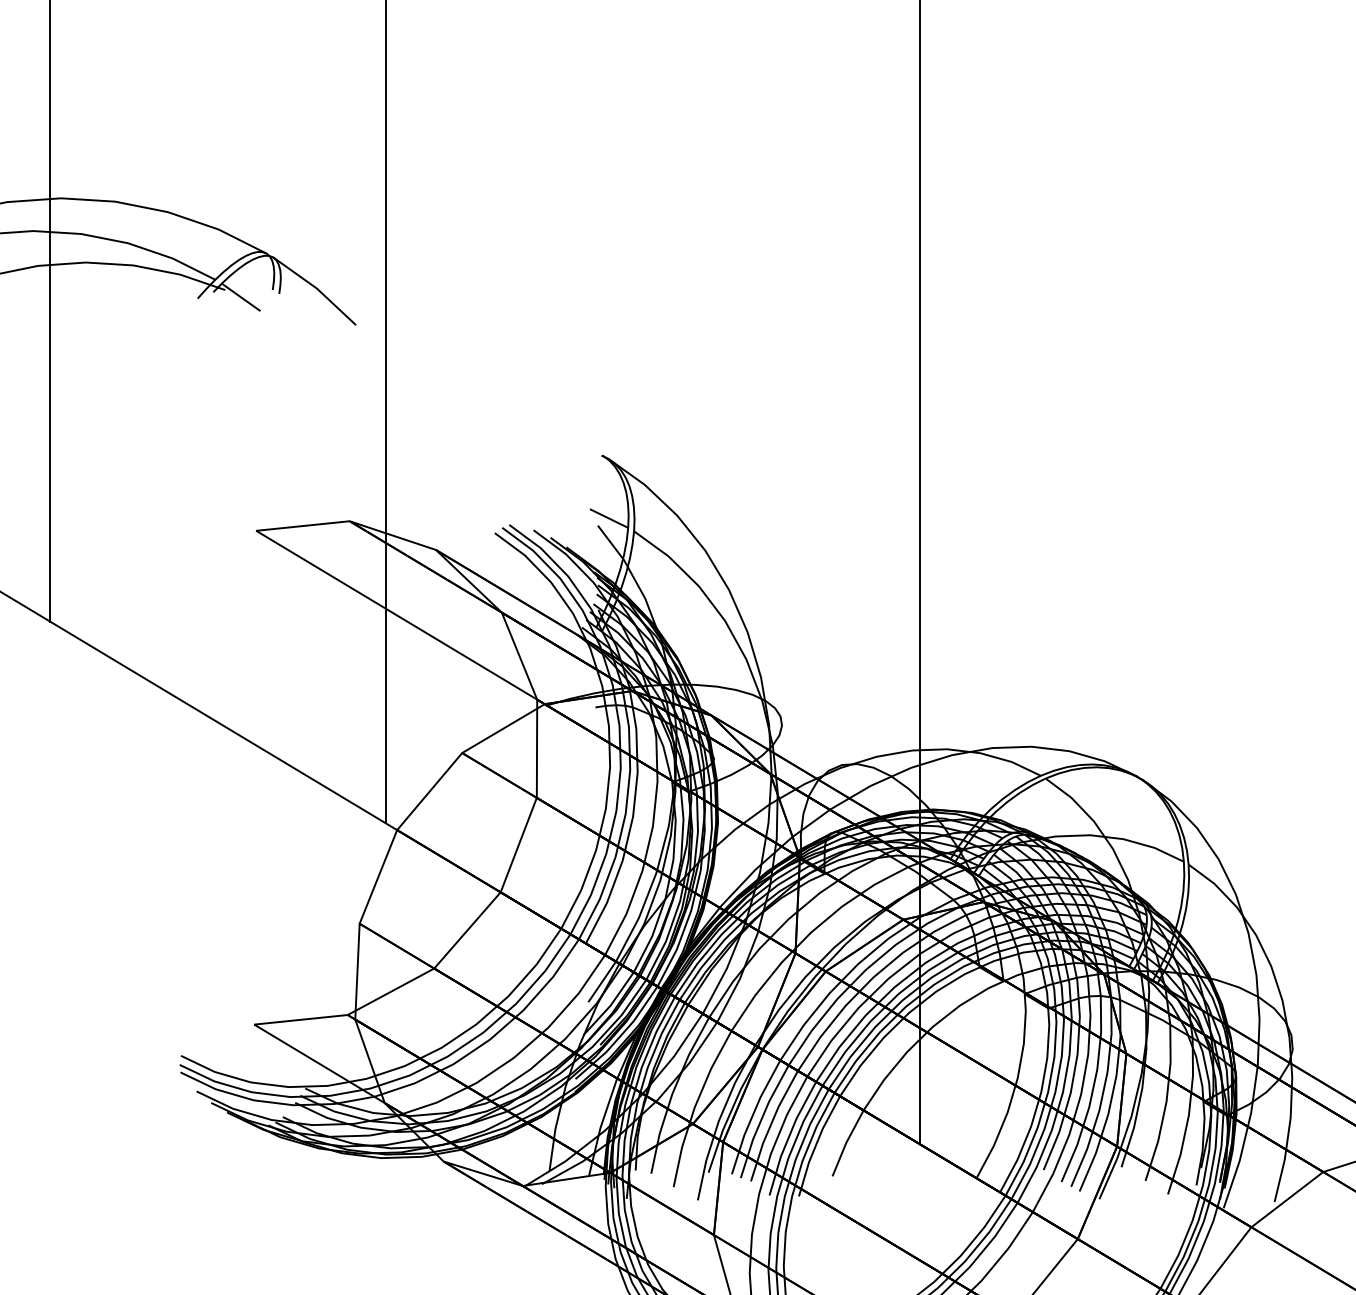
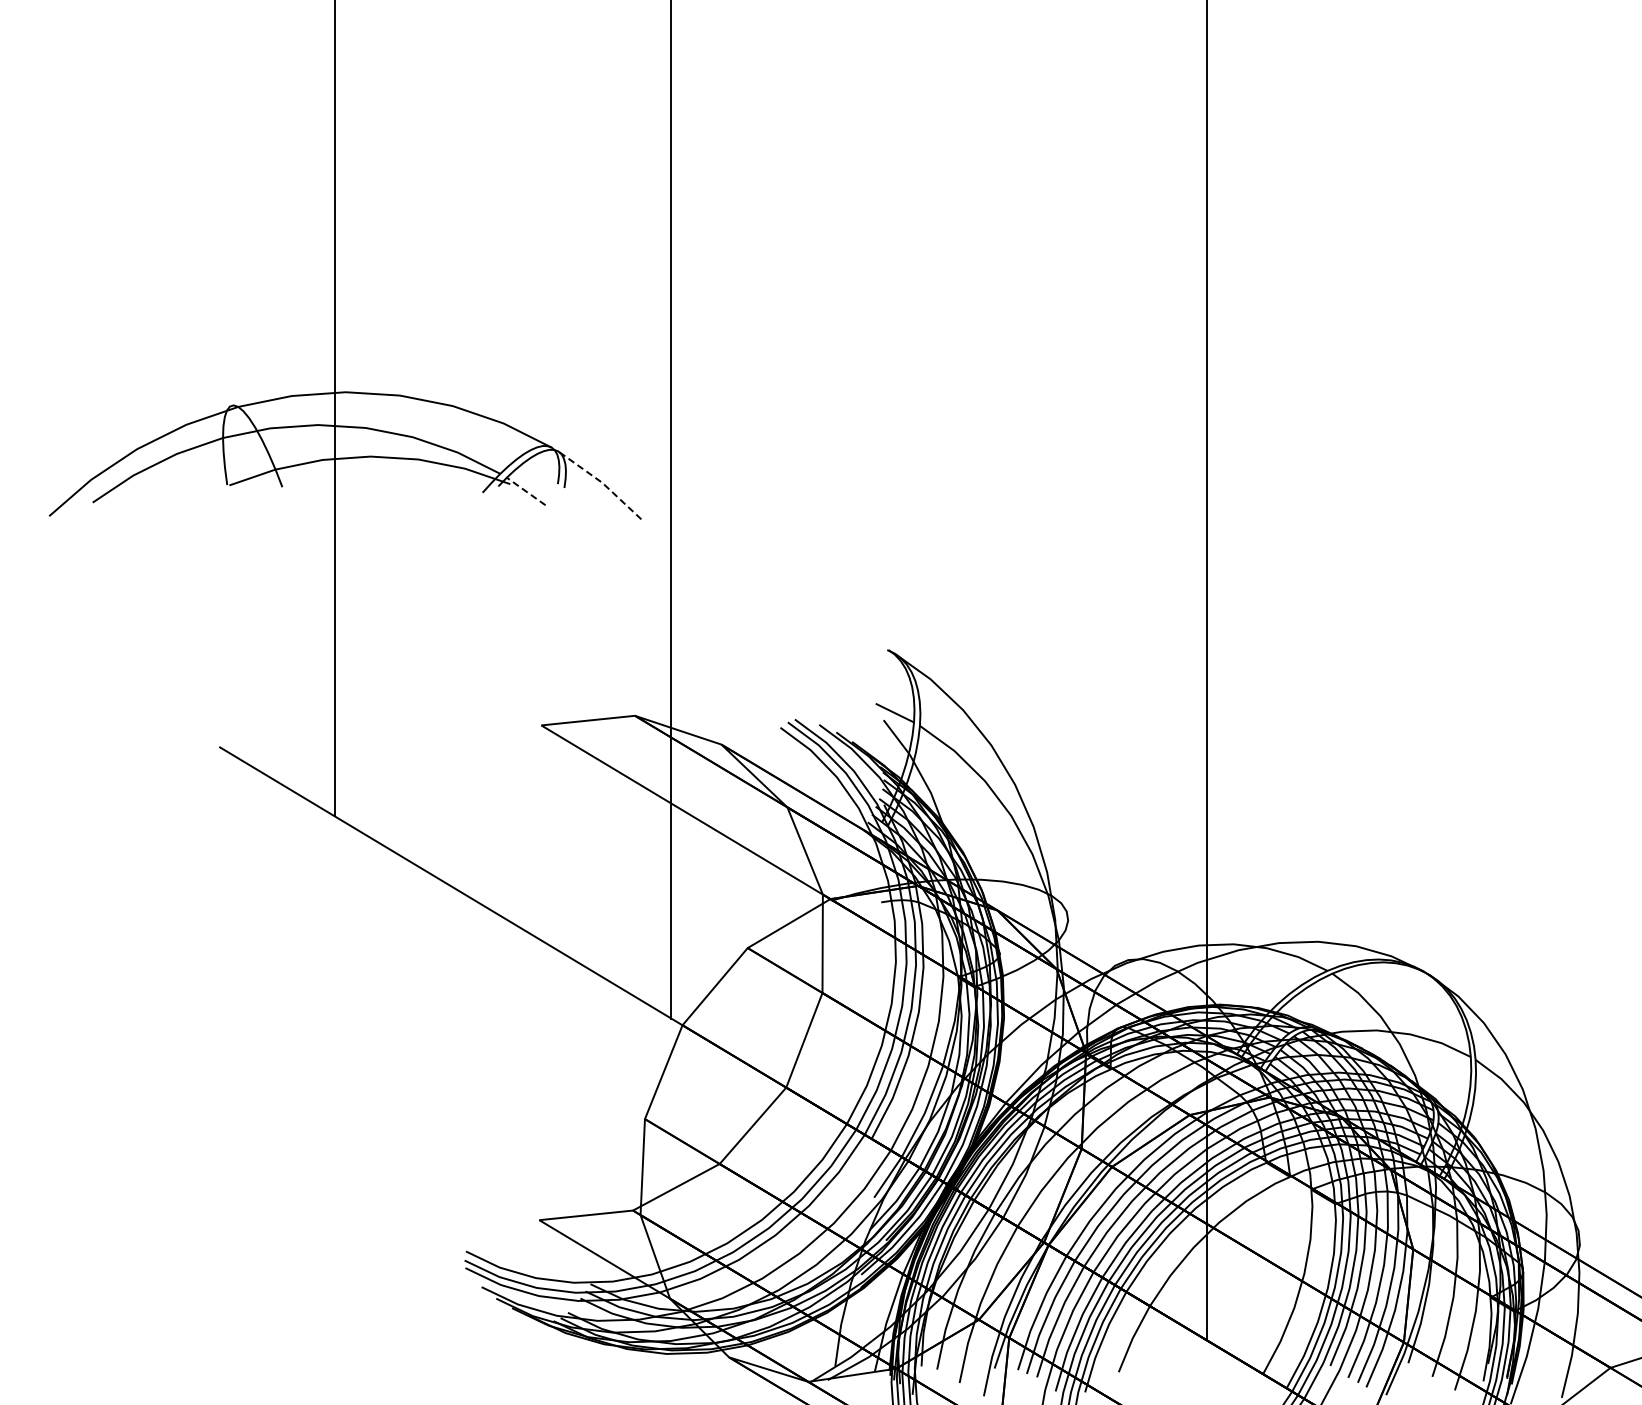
line: (317, 288) -> (602, 482), solid -> dashed
line: (241, 297) -> (526, 491), solid -> dashed

